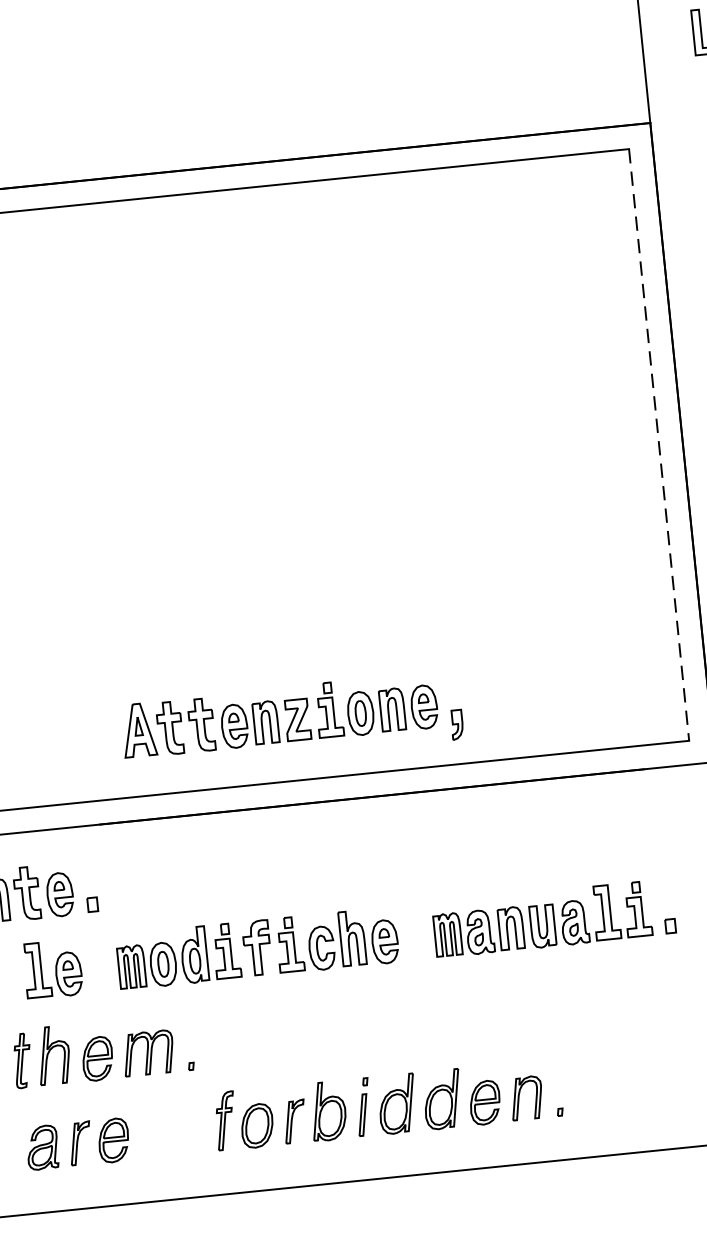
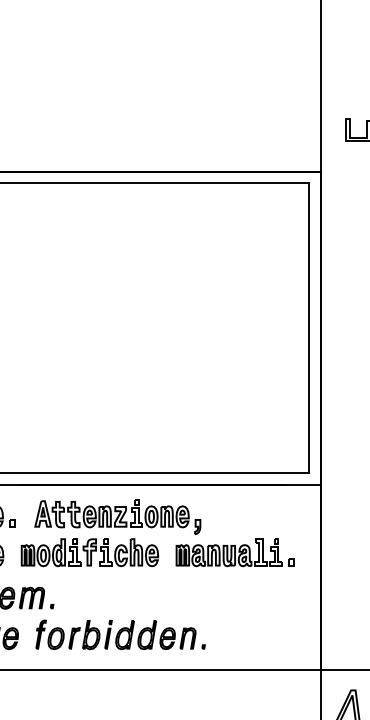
line: (659, 445) -> (309, 328), dashed -> solid
part: (291, 721) -> (117, 517), moved
part: (387, 1104) -> (120, 634), moved

